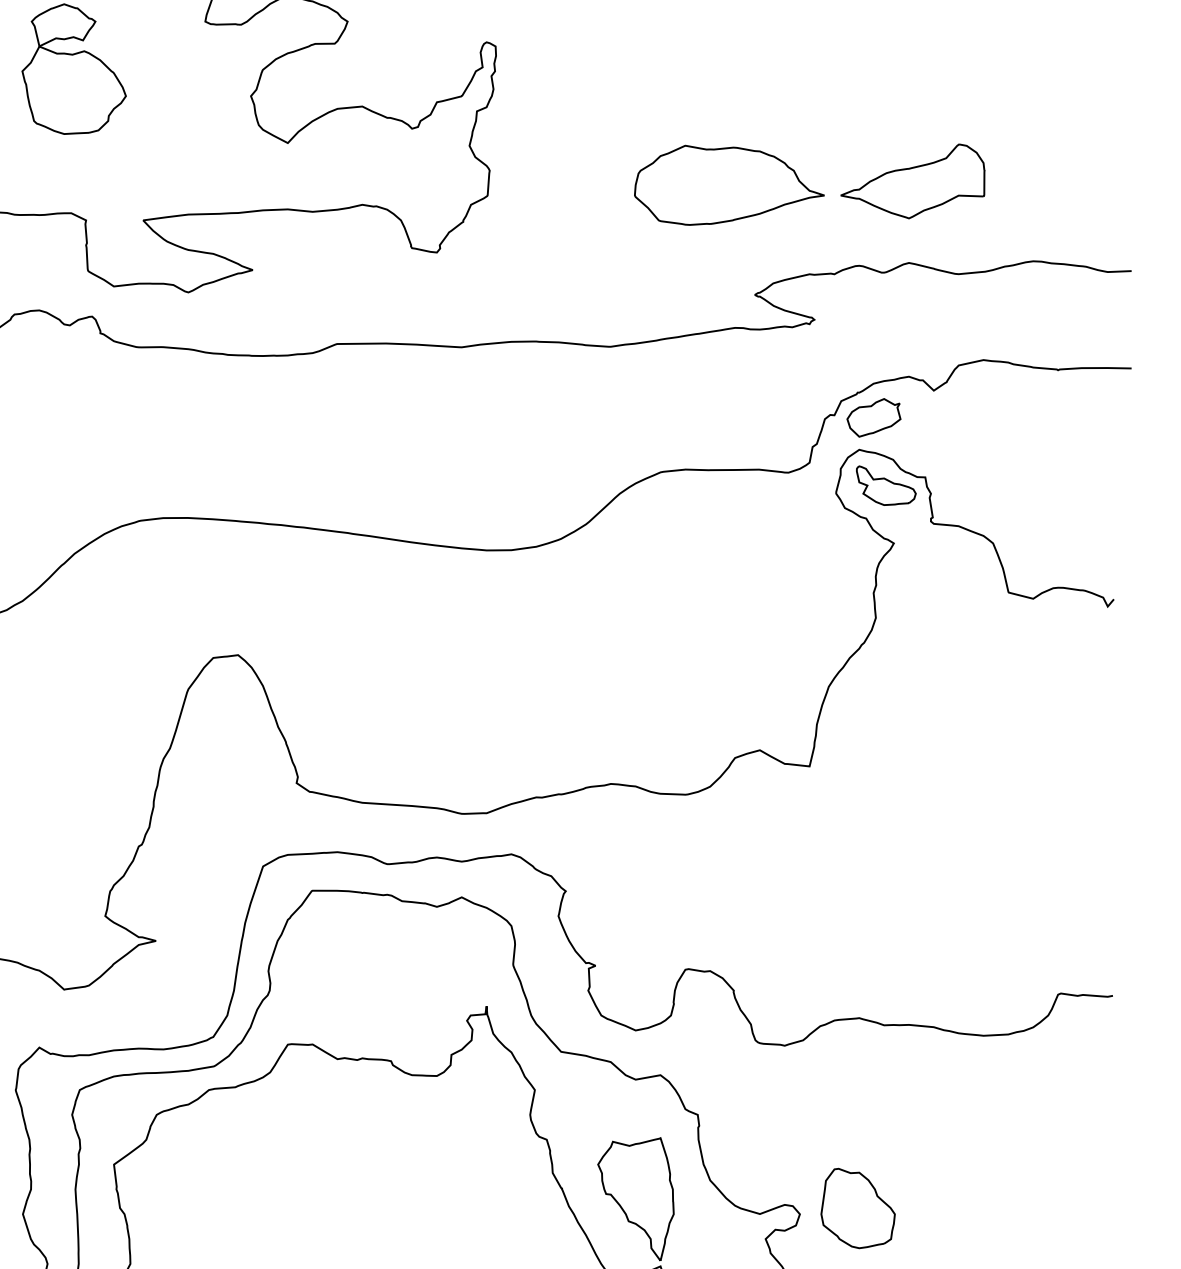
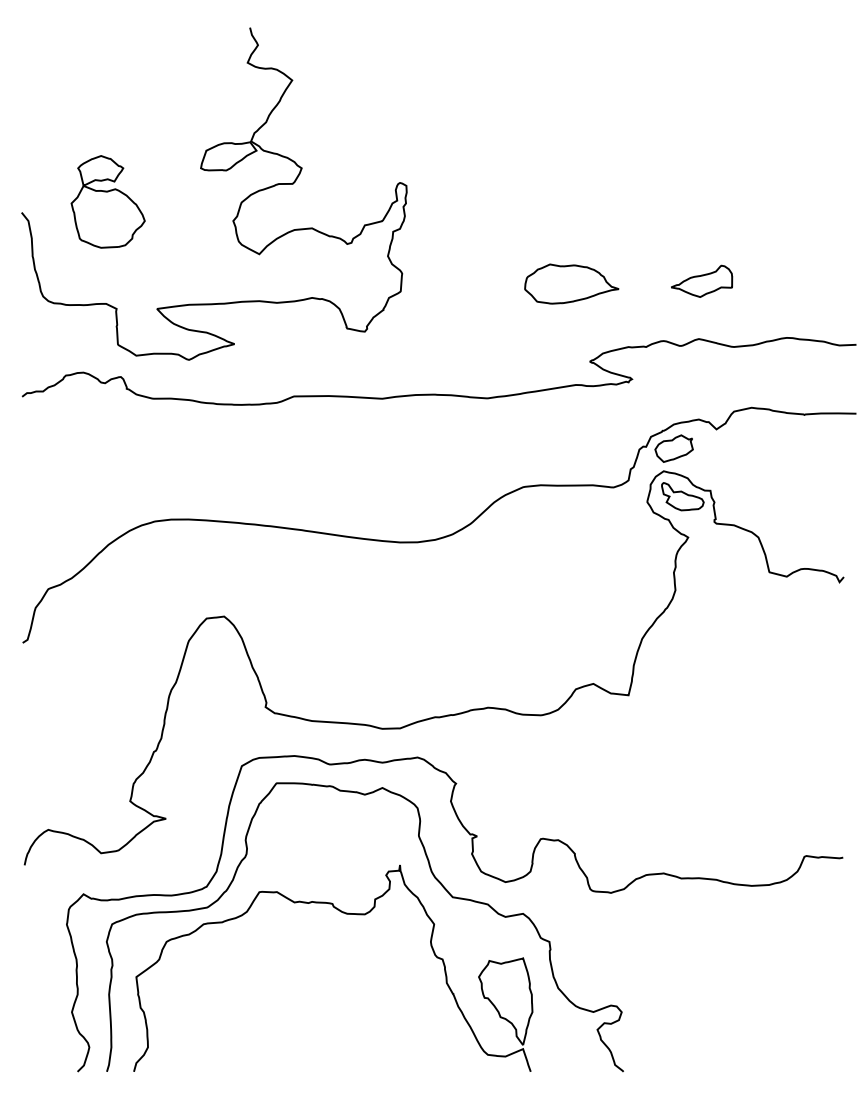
part: (912, 181) -> (701, 281), size x0.6
part: (728, 184) -> (571, 283), size x0.7
part: (857, 1209) -> (662, 1008), removed

